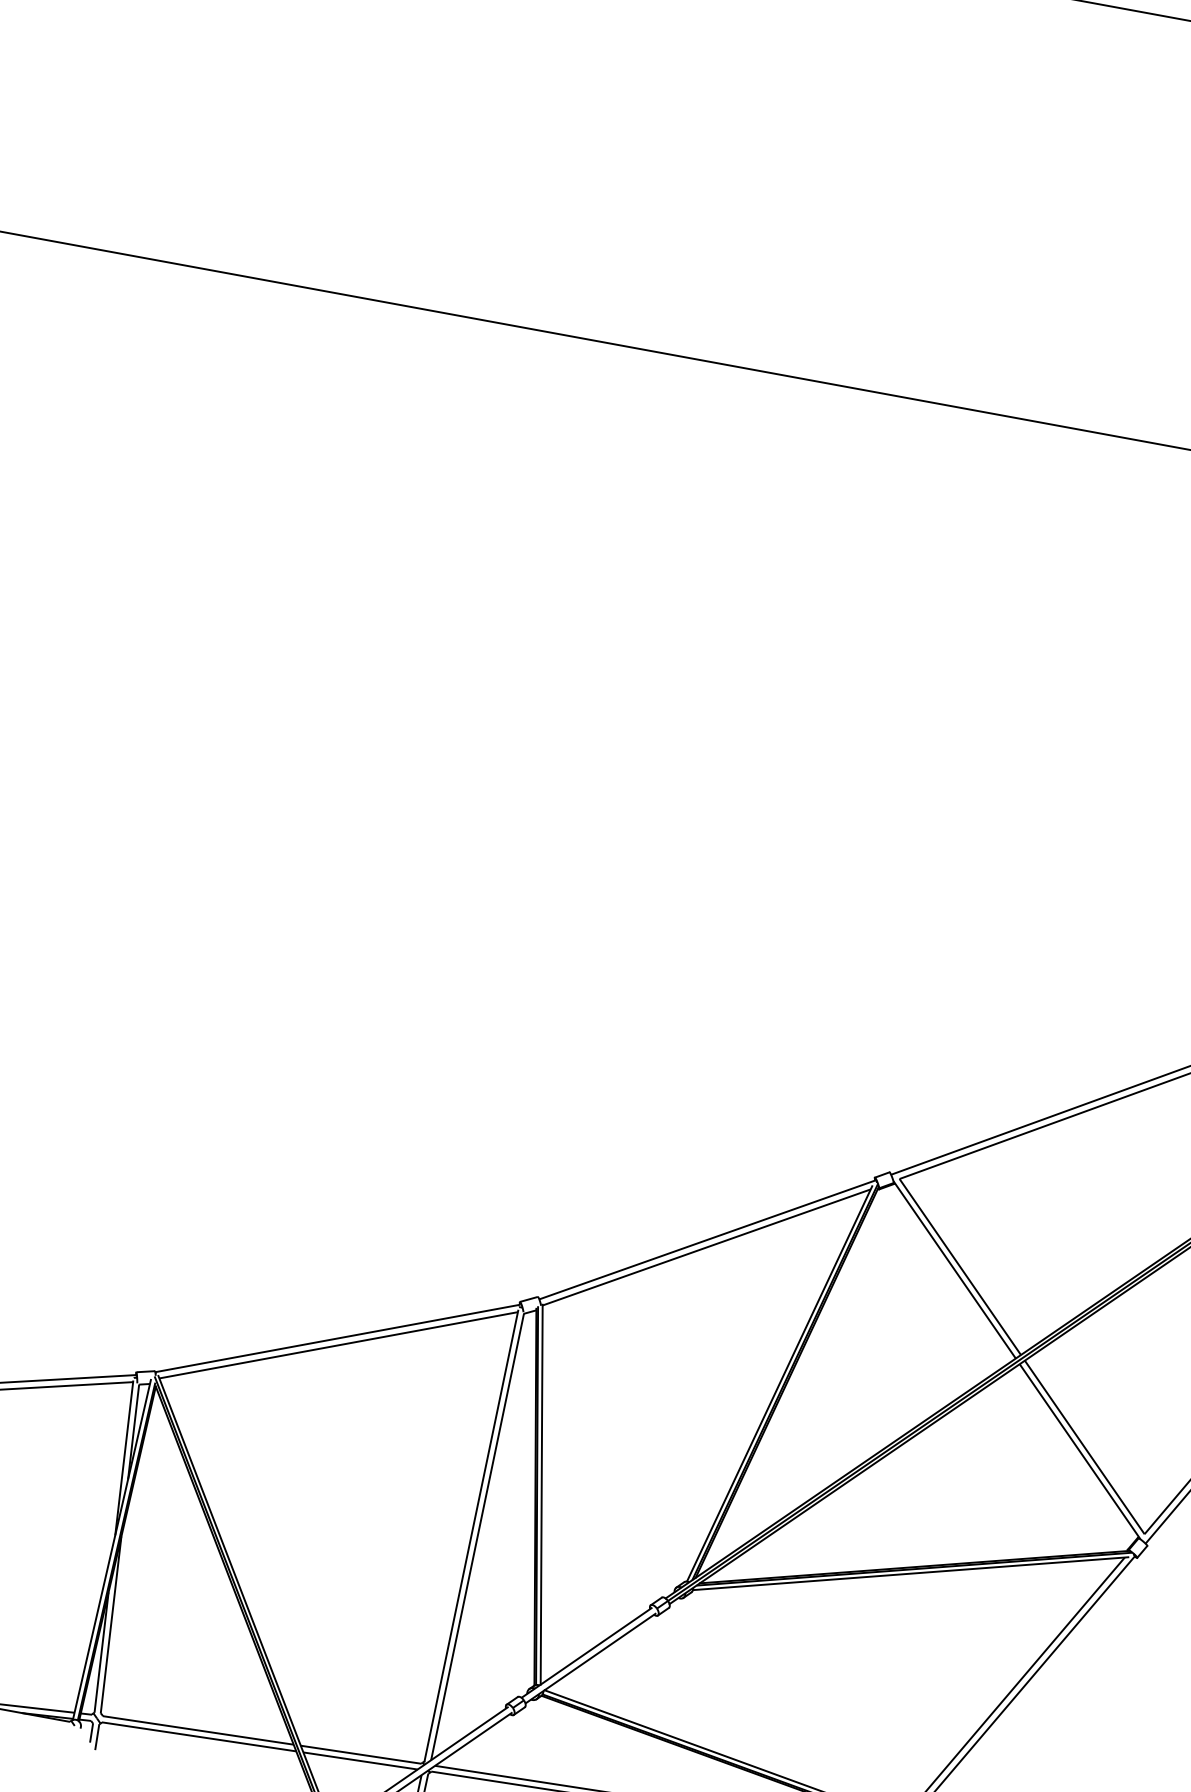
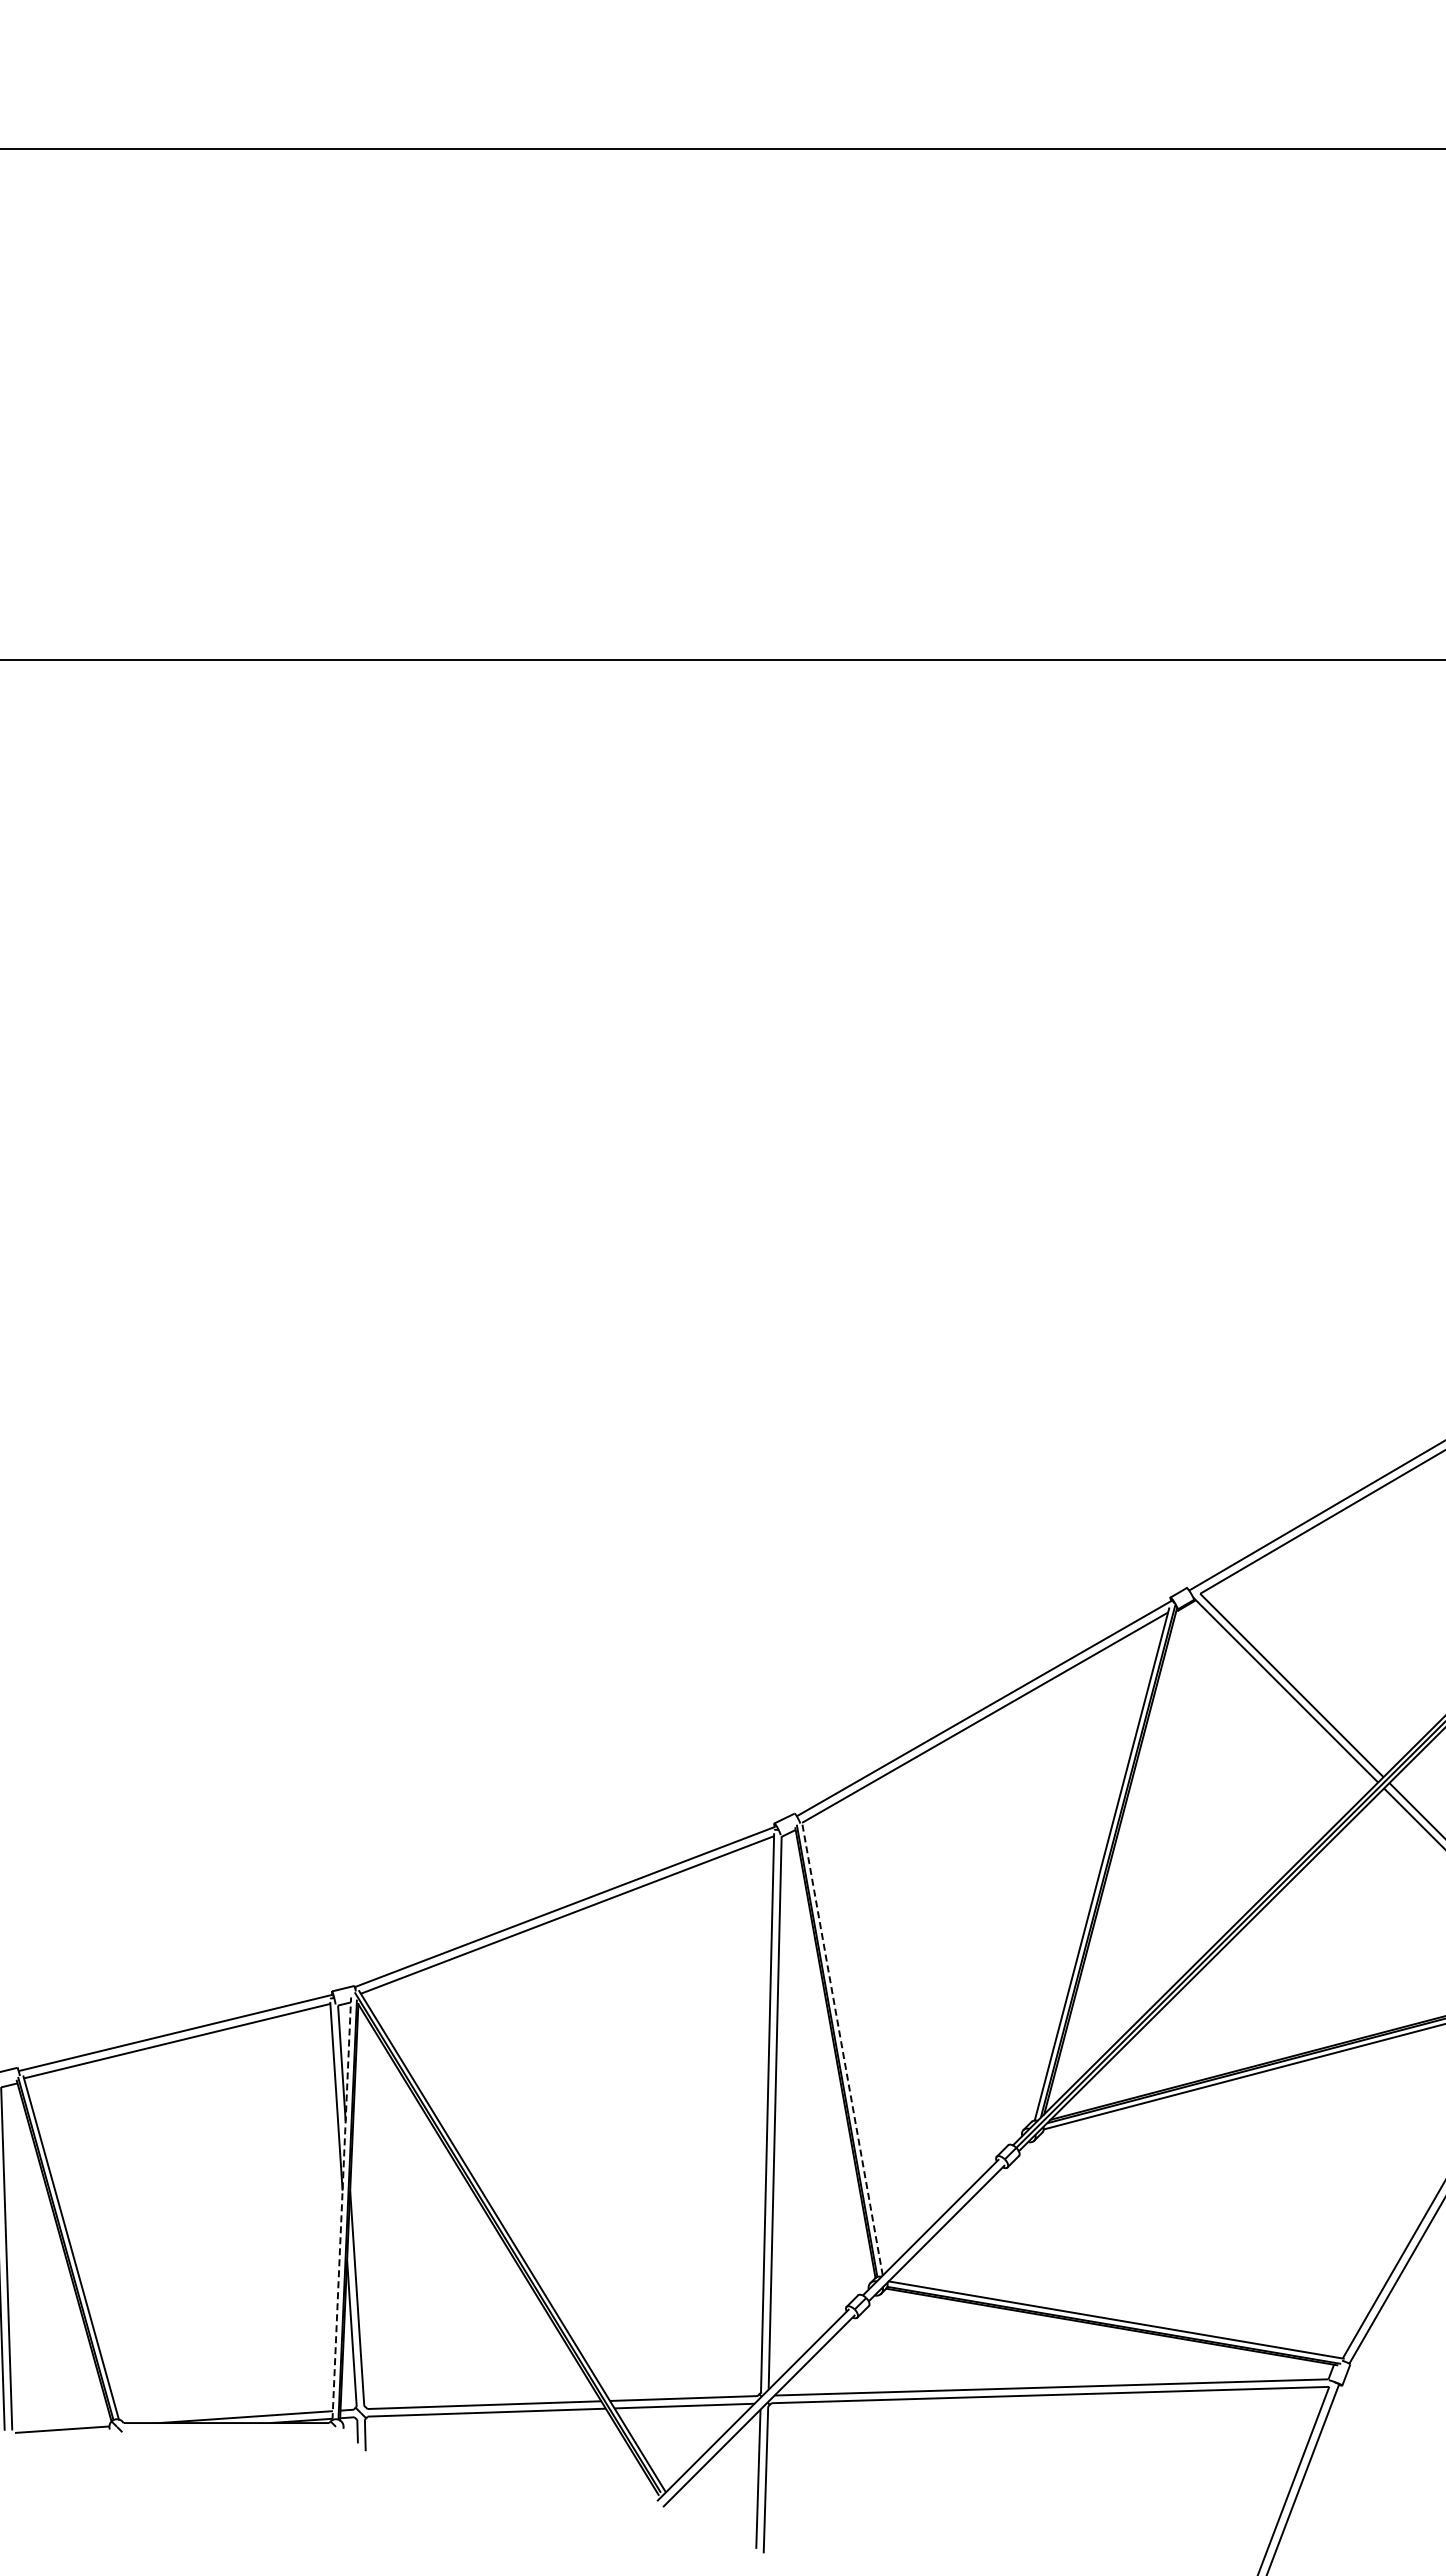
line: (541, 1494) -> (842, 2048), solid -> dashed
line: (111, 1549) -> (341, 2208), solid -> dashed

